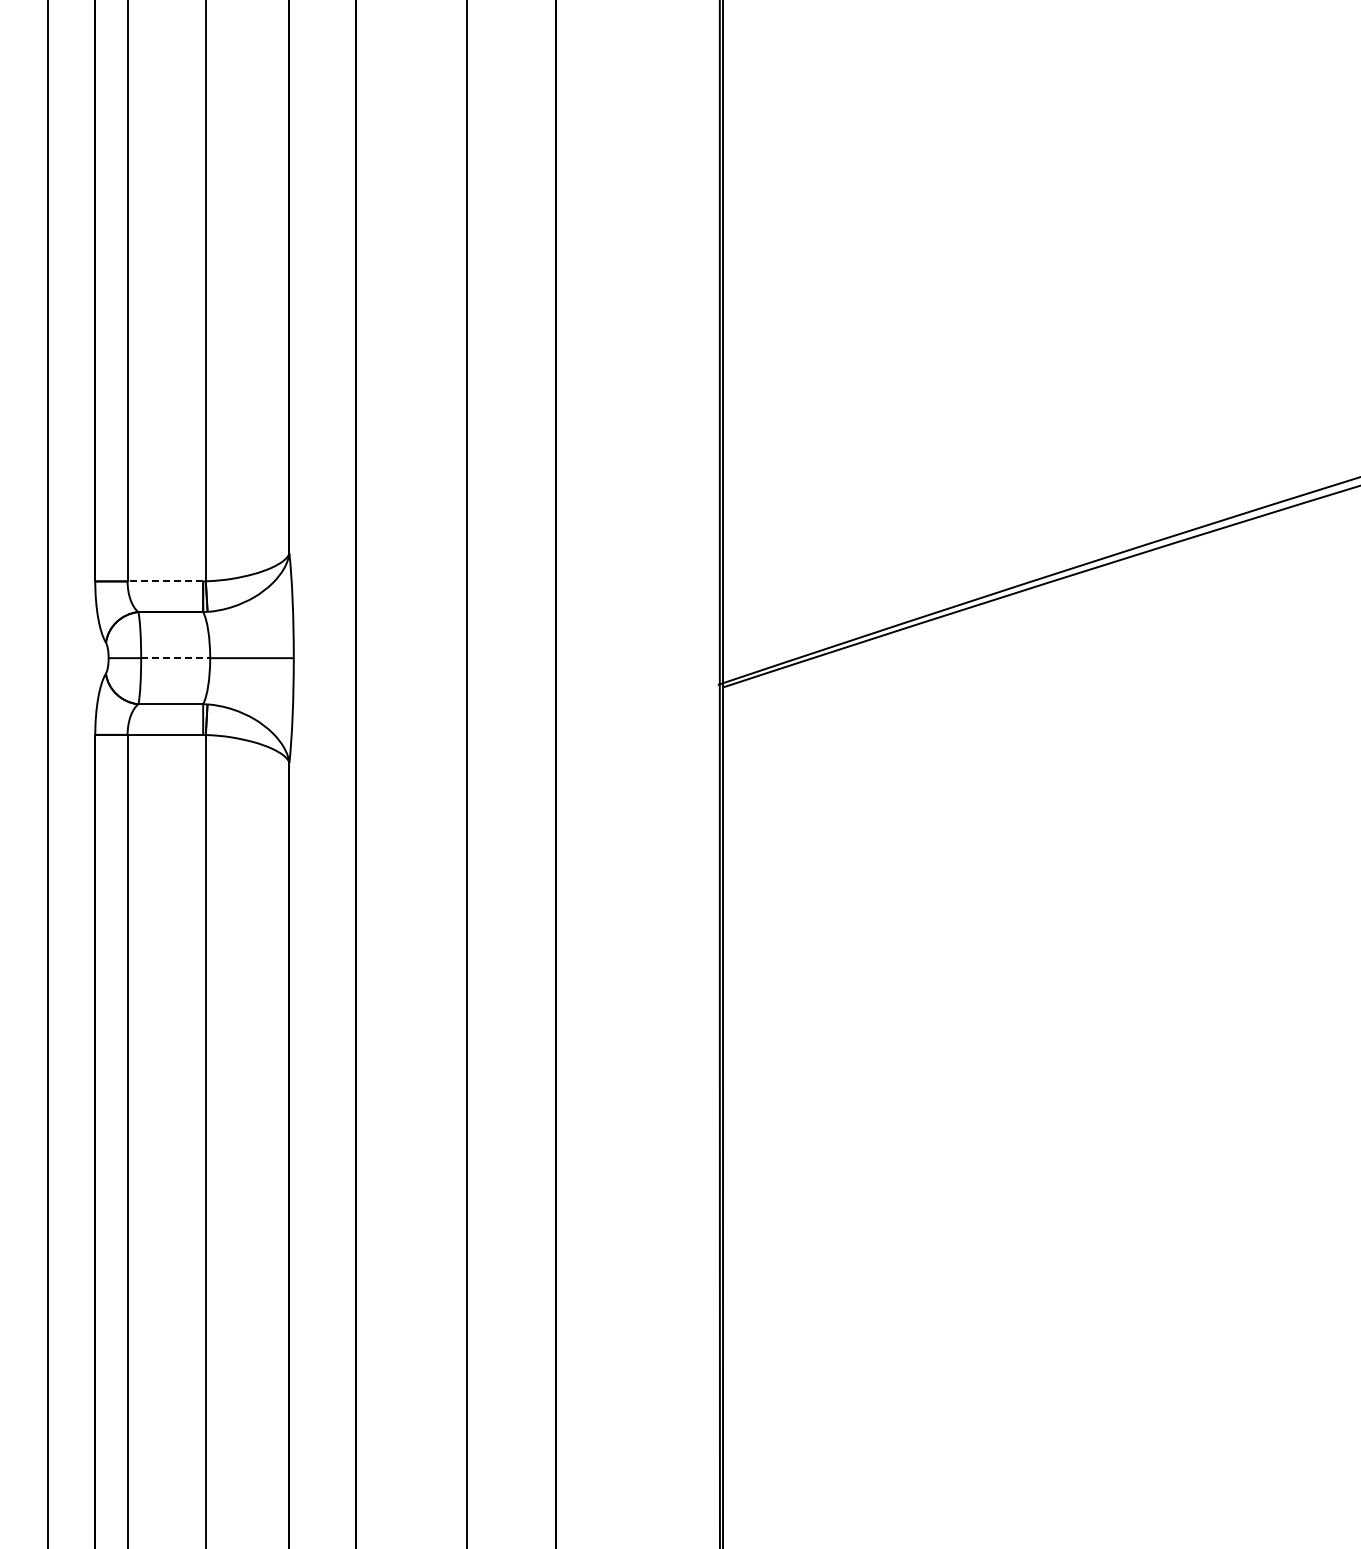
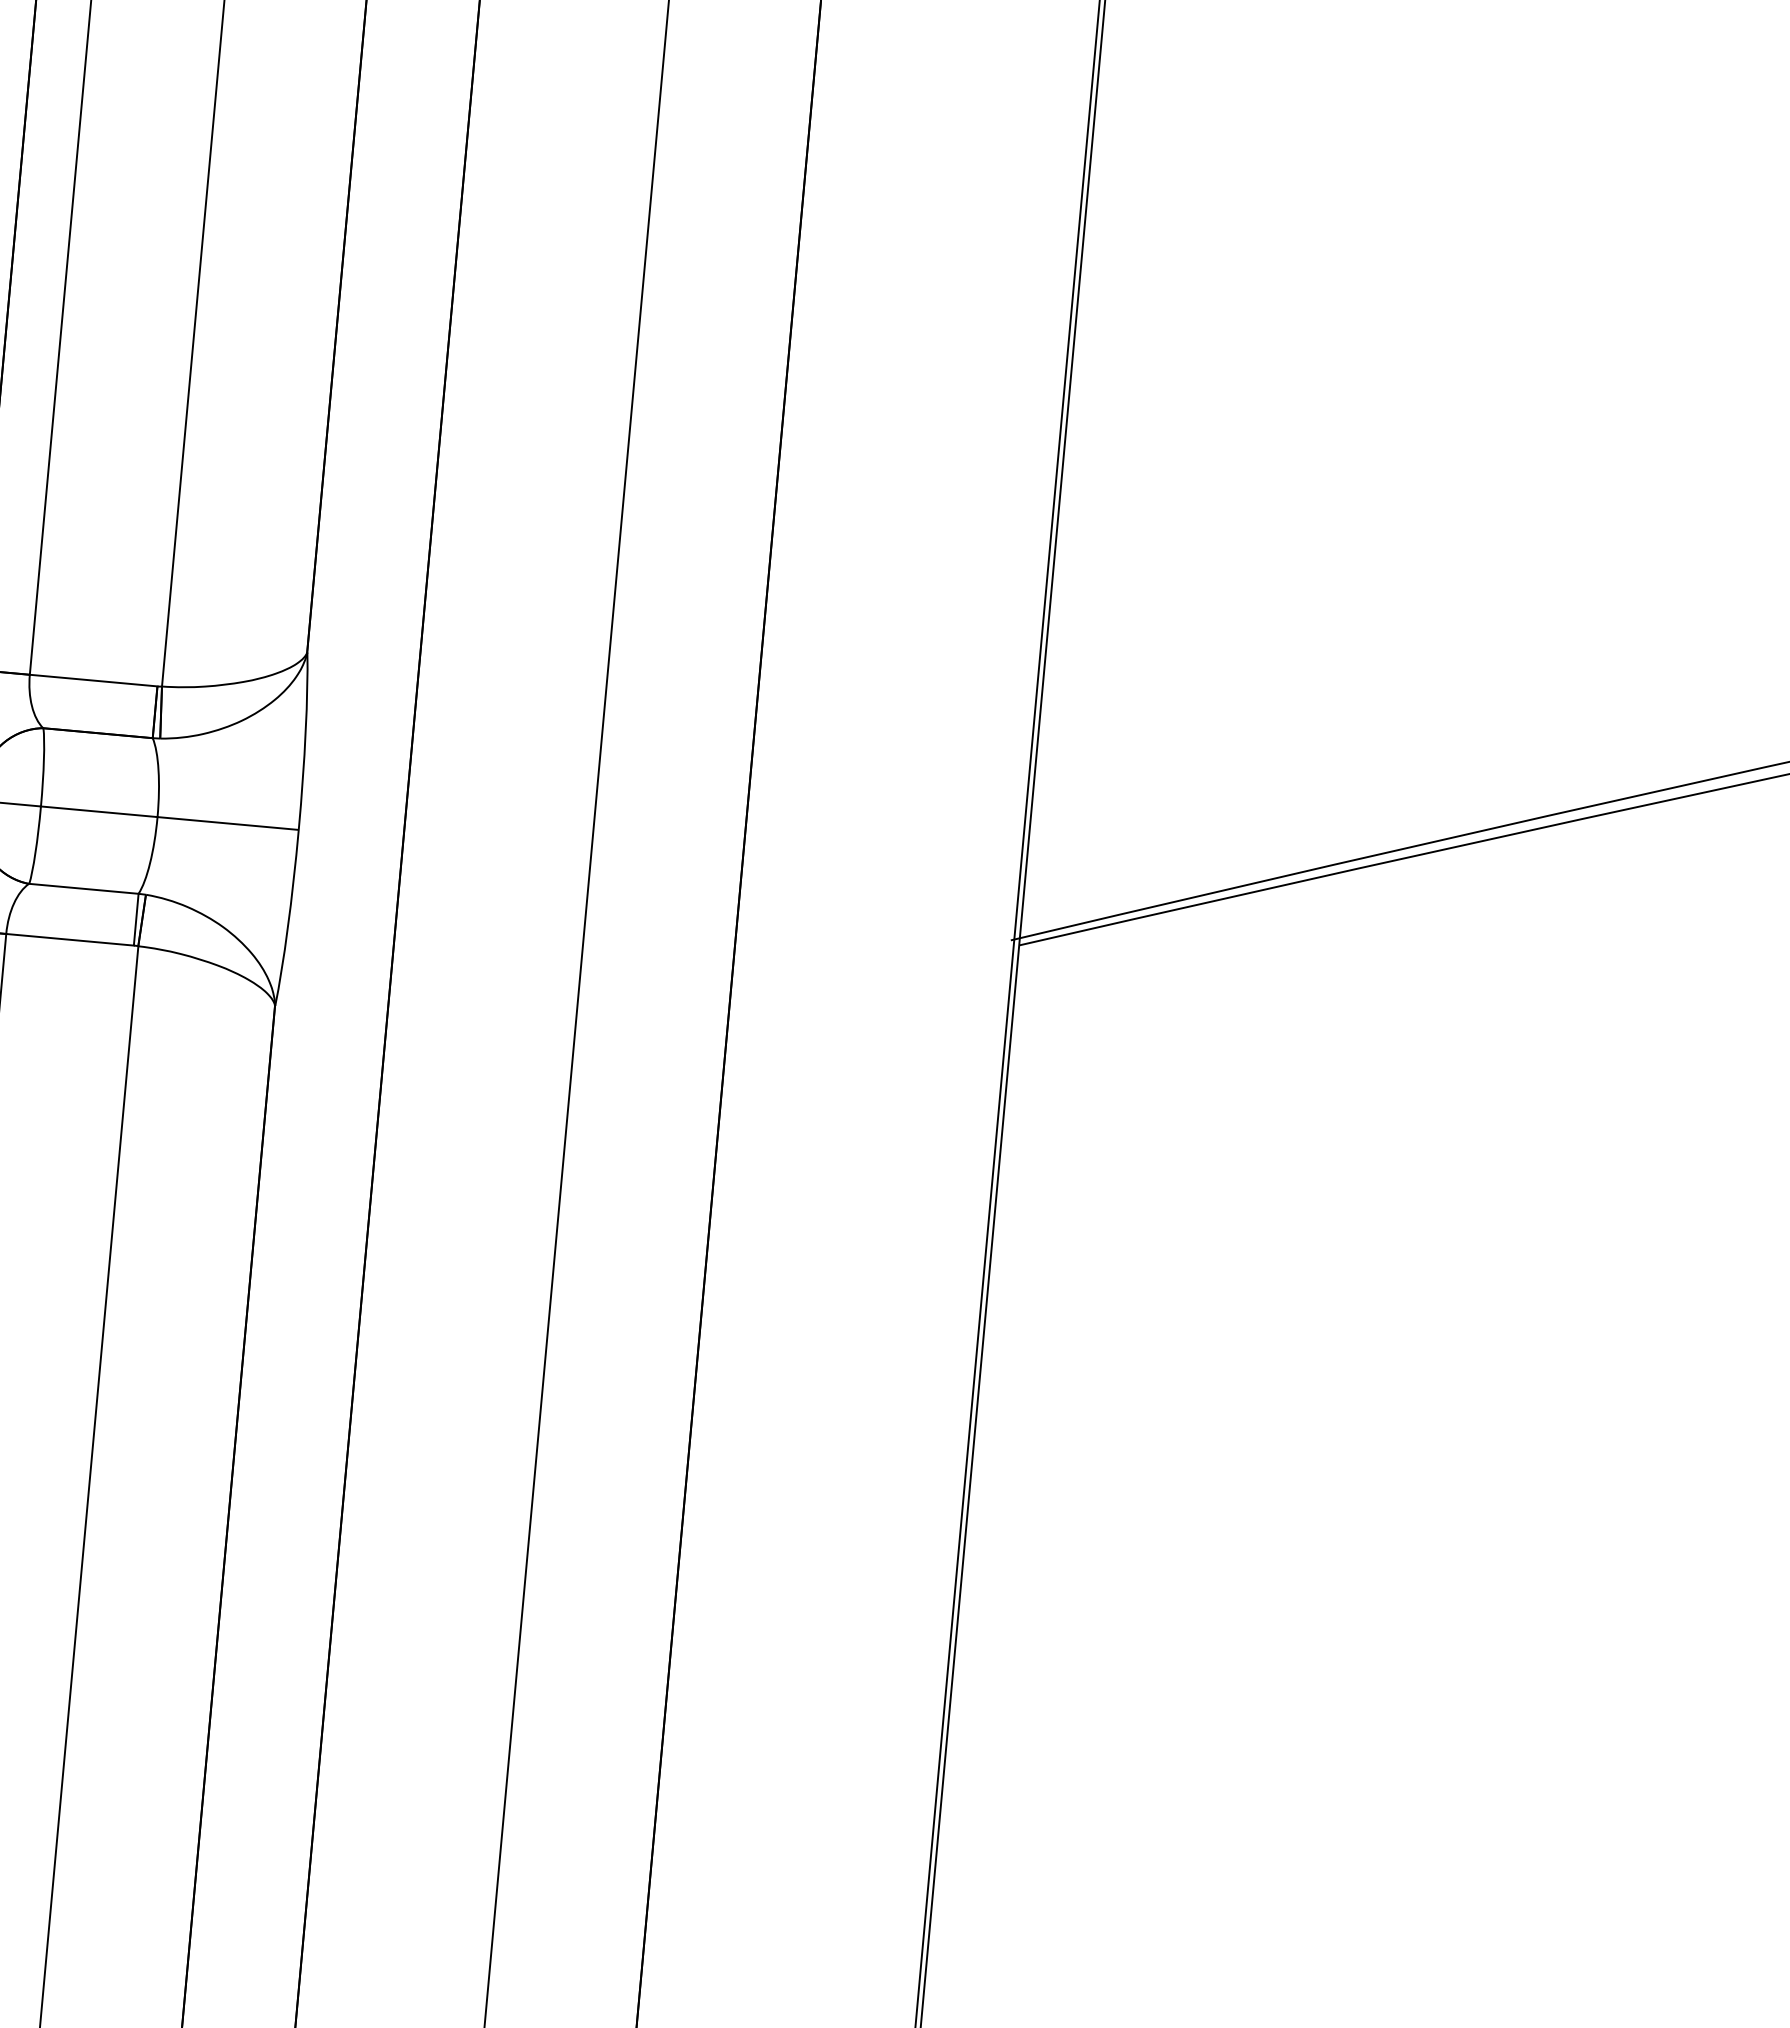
line: (165, 581) -> (93, 680), dashed -> solid
line: (175, 658) -> (98, 812), dashed -> solid

